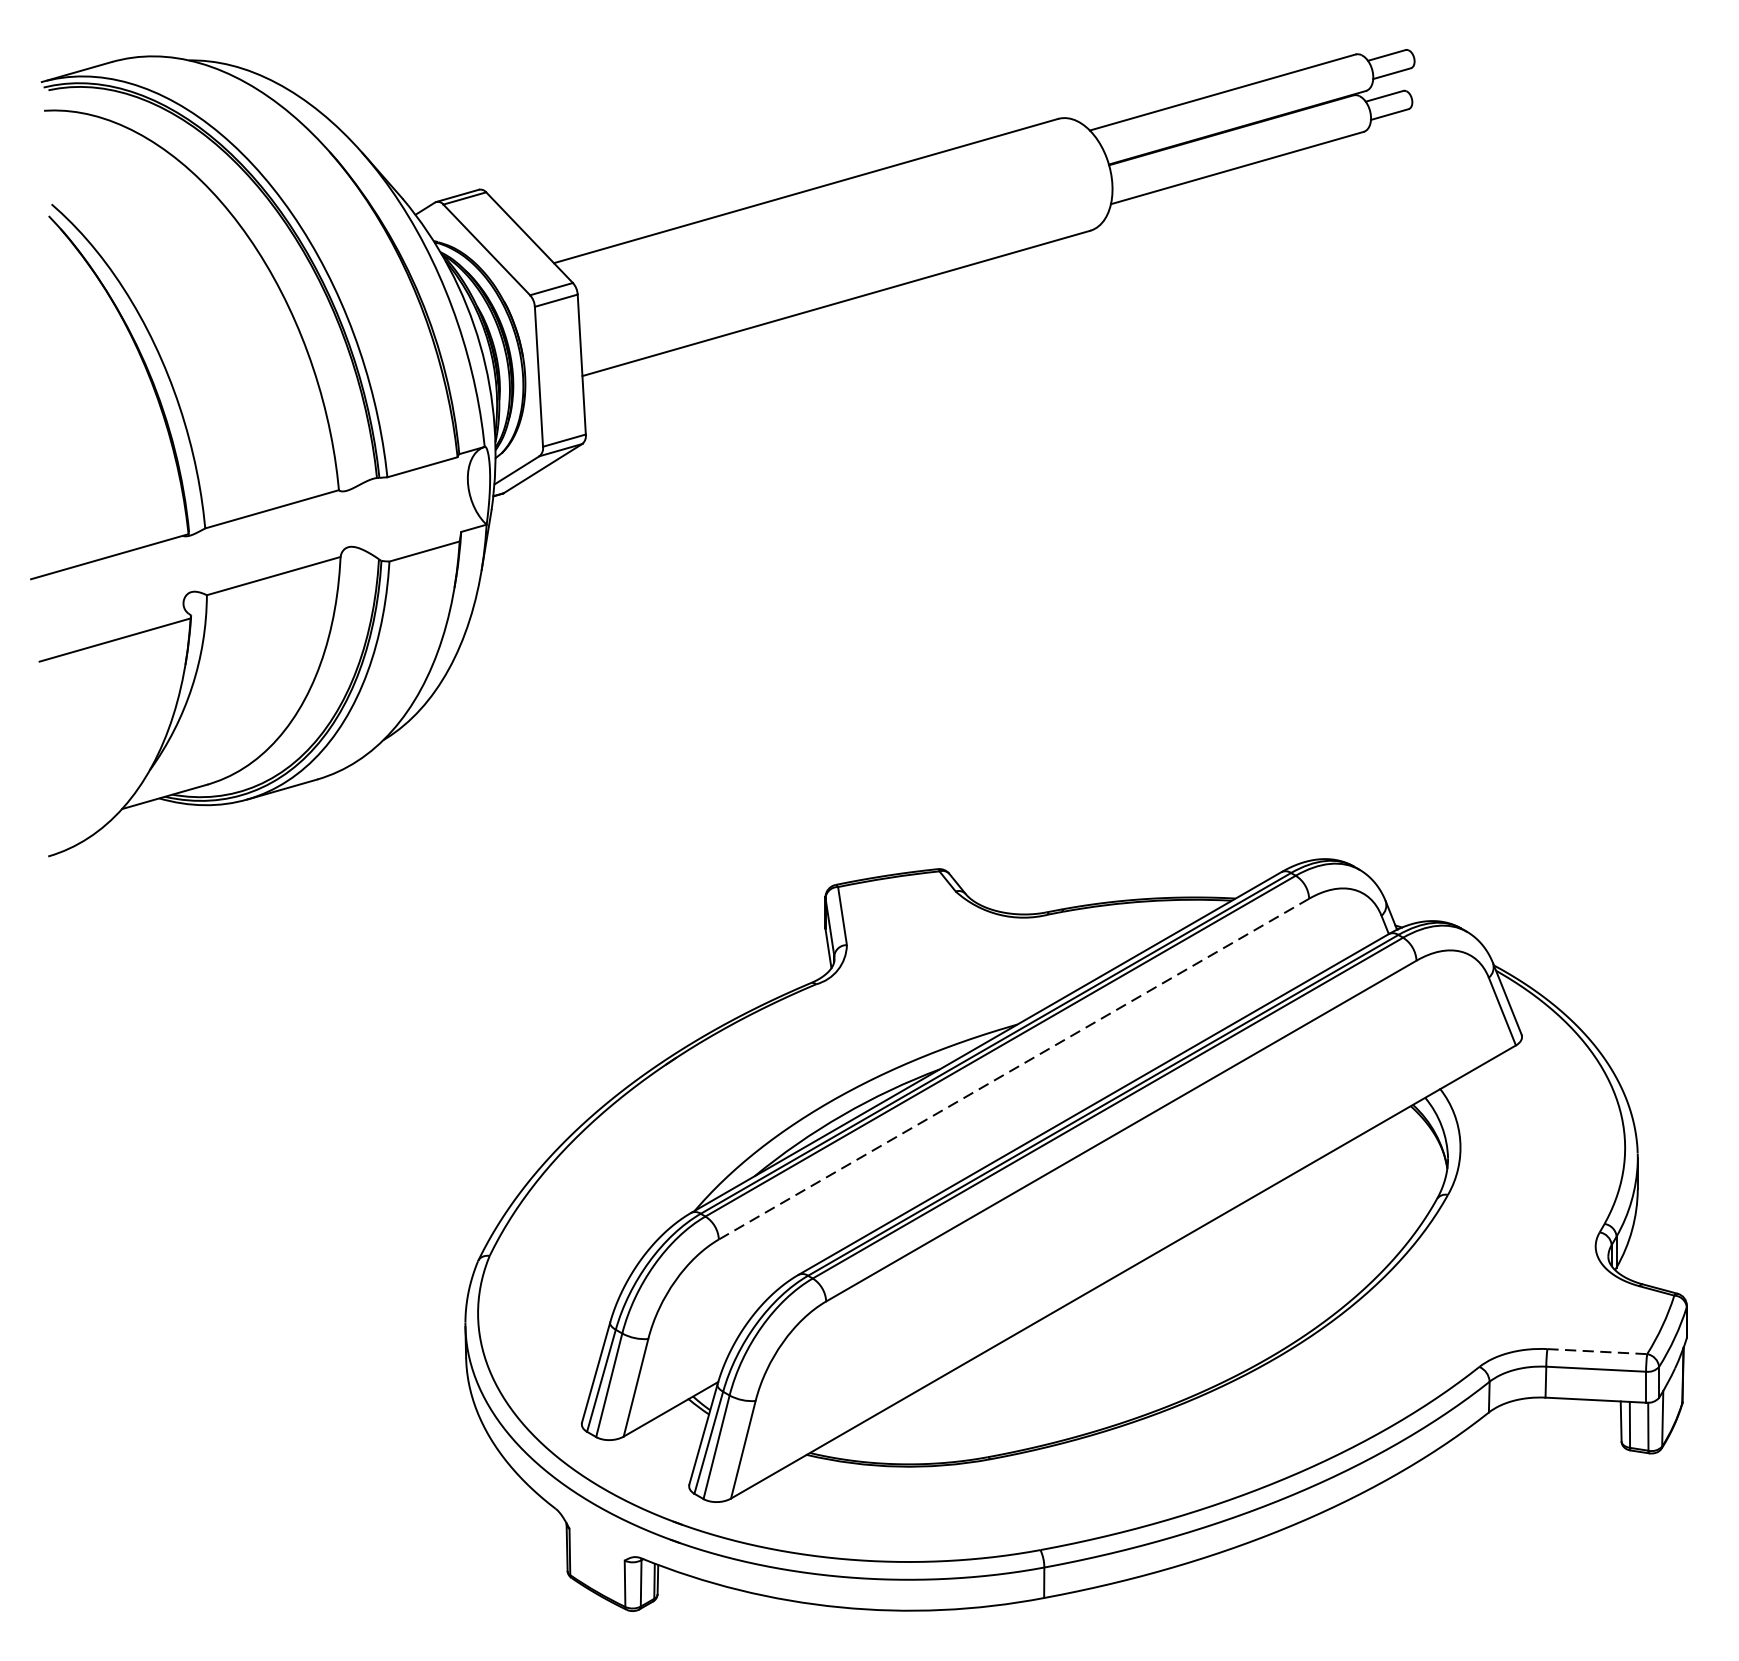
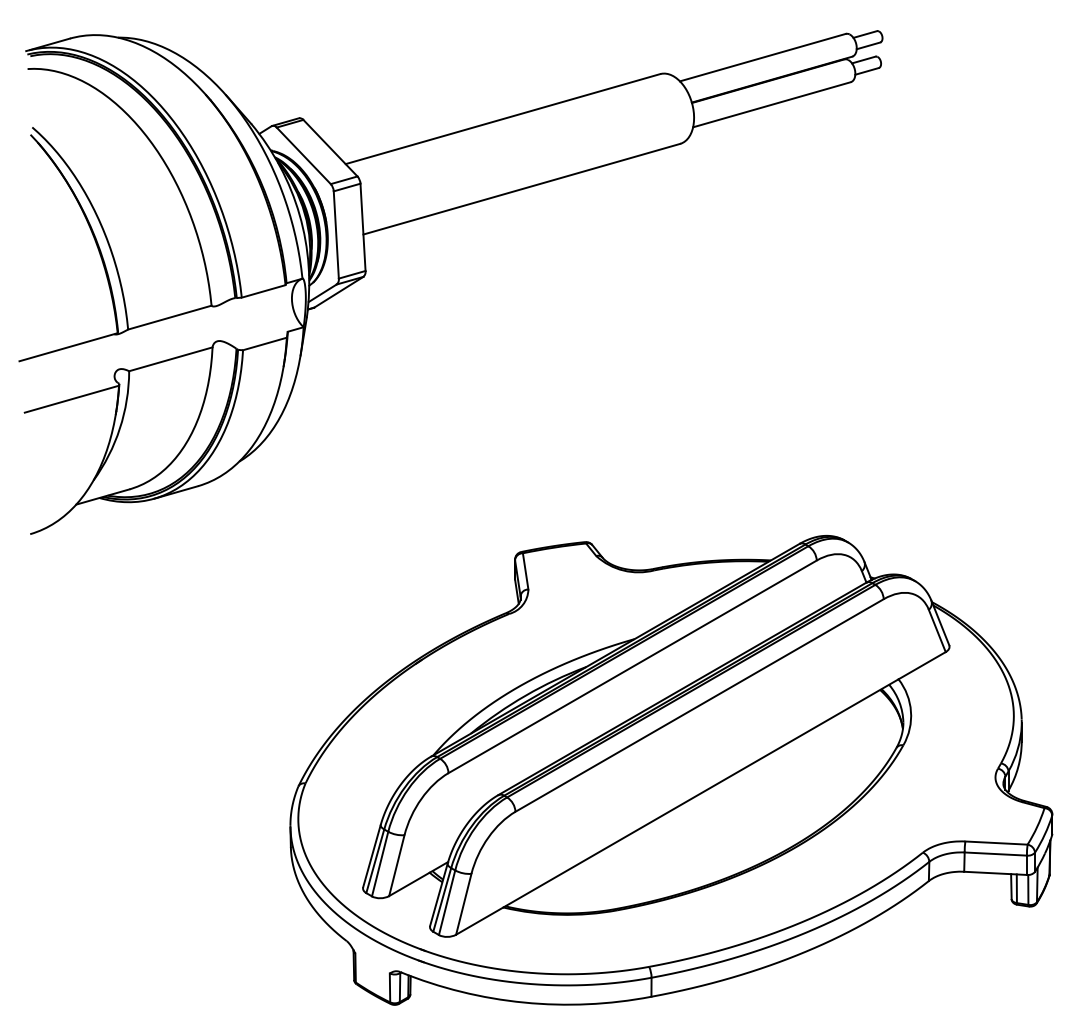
line: (1013, 1068) -> (632, 666), dashed -> solid
line: (1597, 1352) -> (996, 843), dashed -> solid

